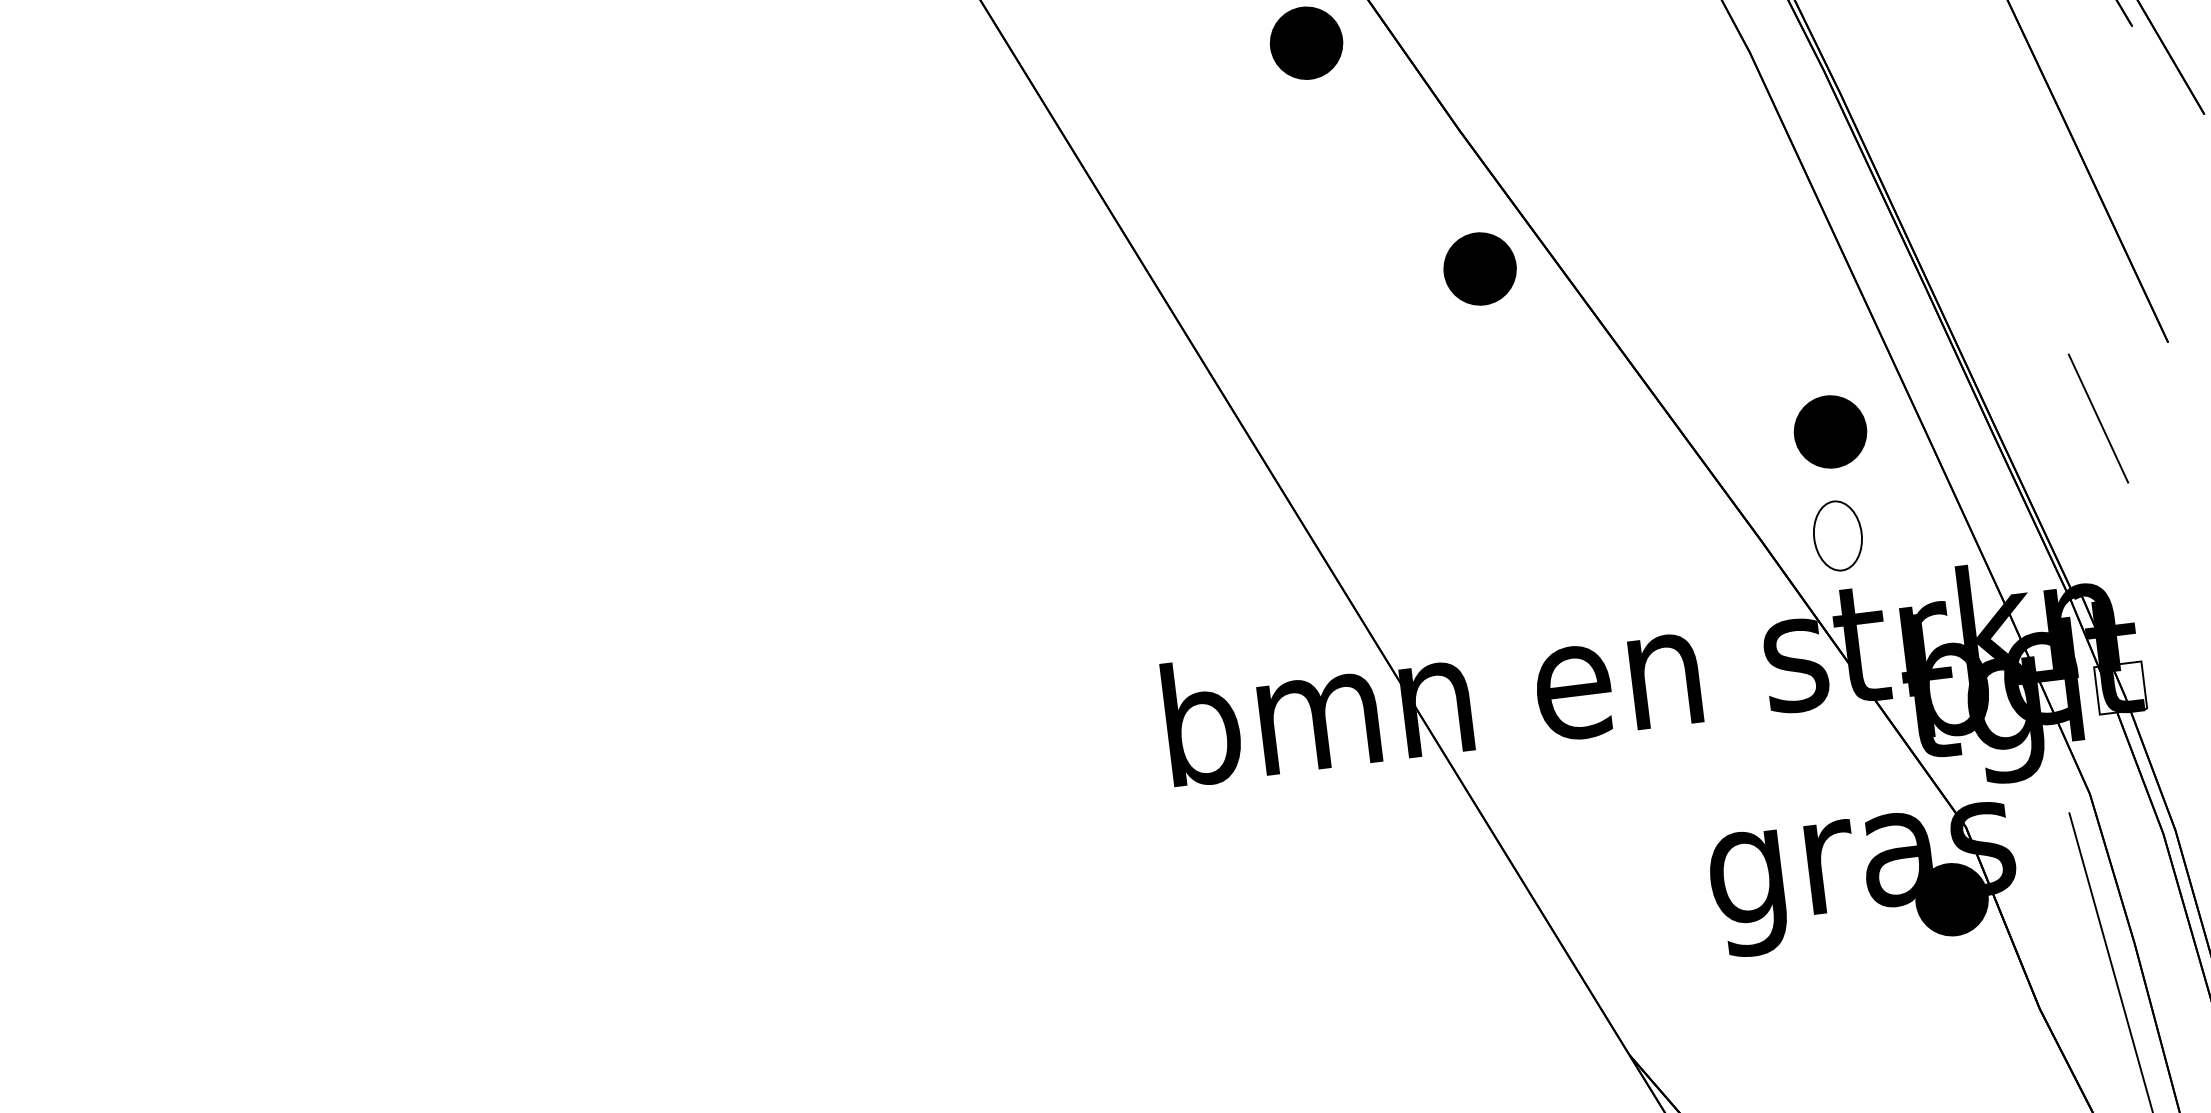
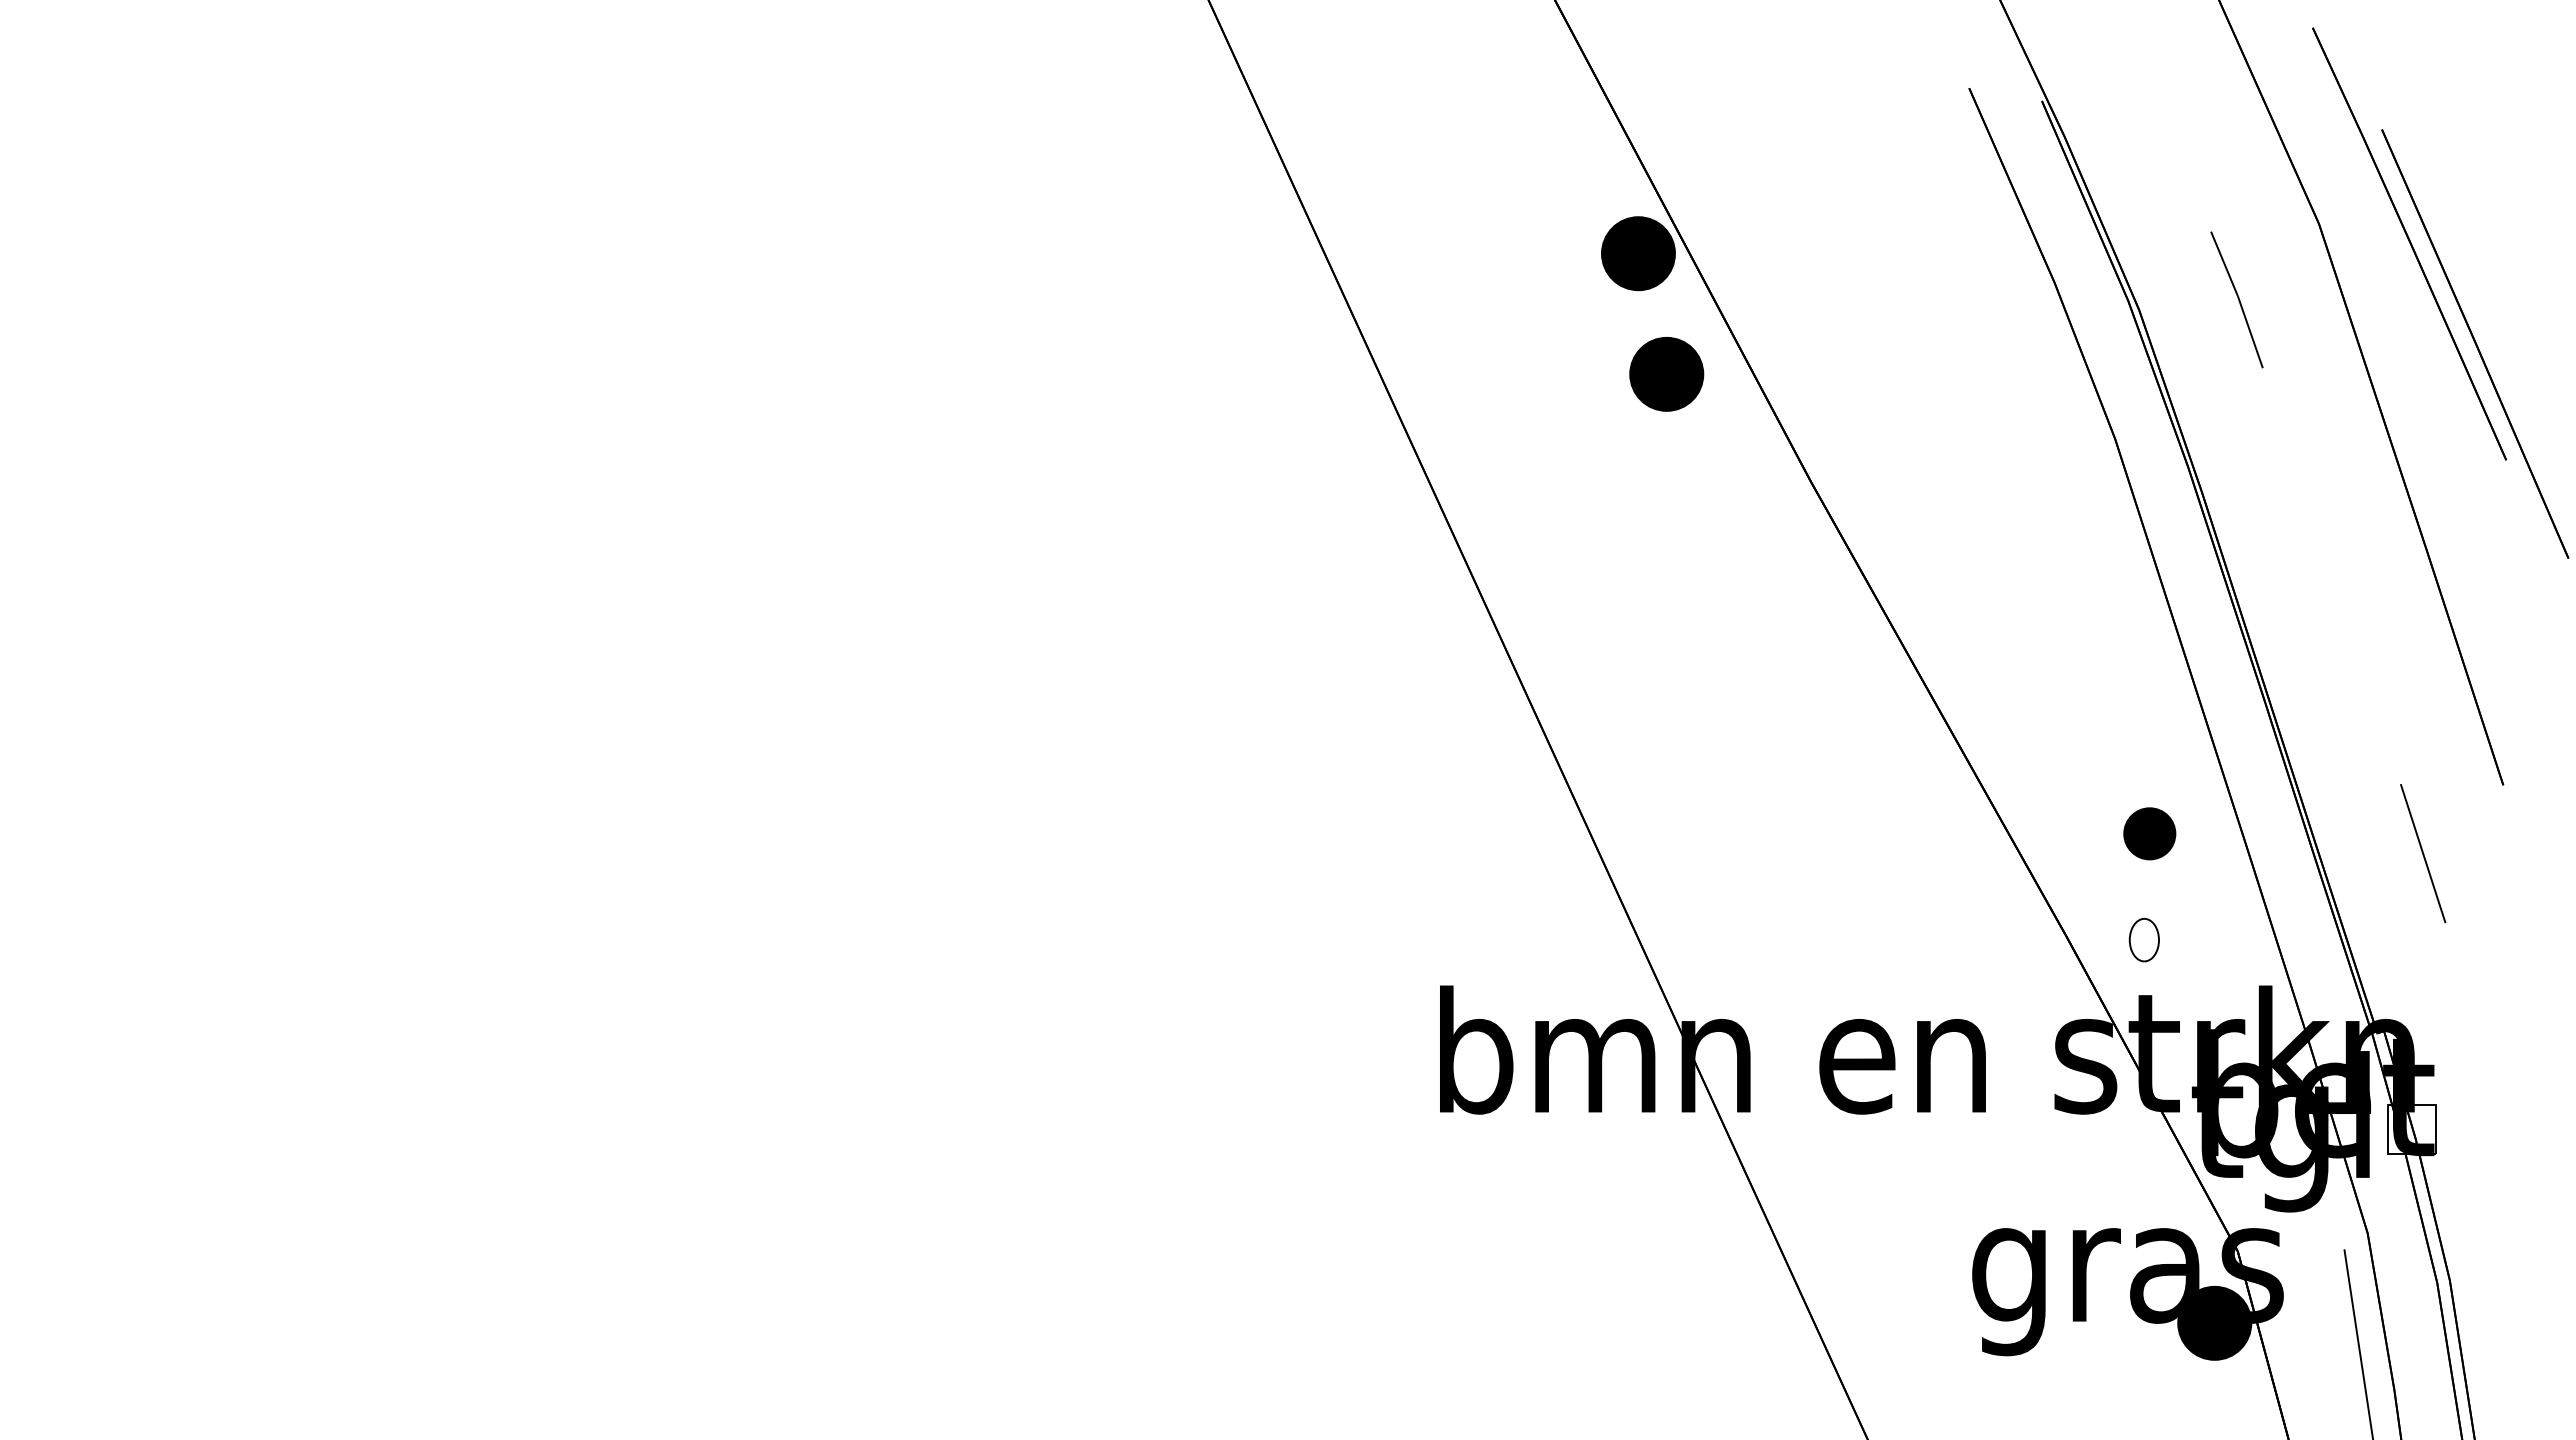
part: (1479, 268) -> (1814, 624), removed
part: (1830, 431) -> (2149, 833), size x0.7
part: (1838, 535) -> (2144, 939), size x0.6

